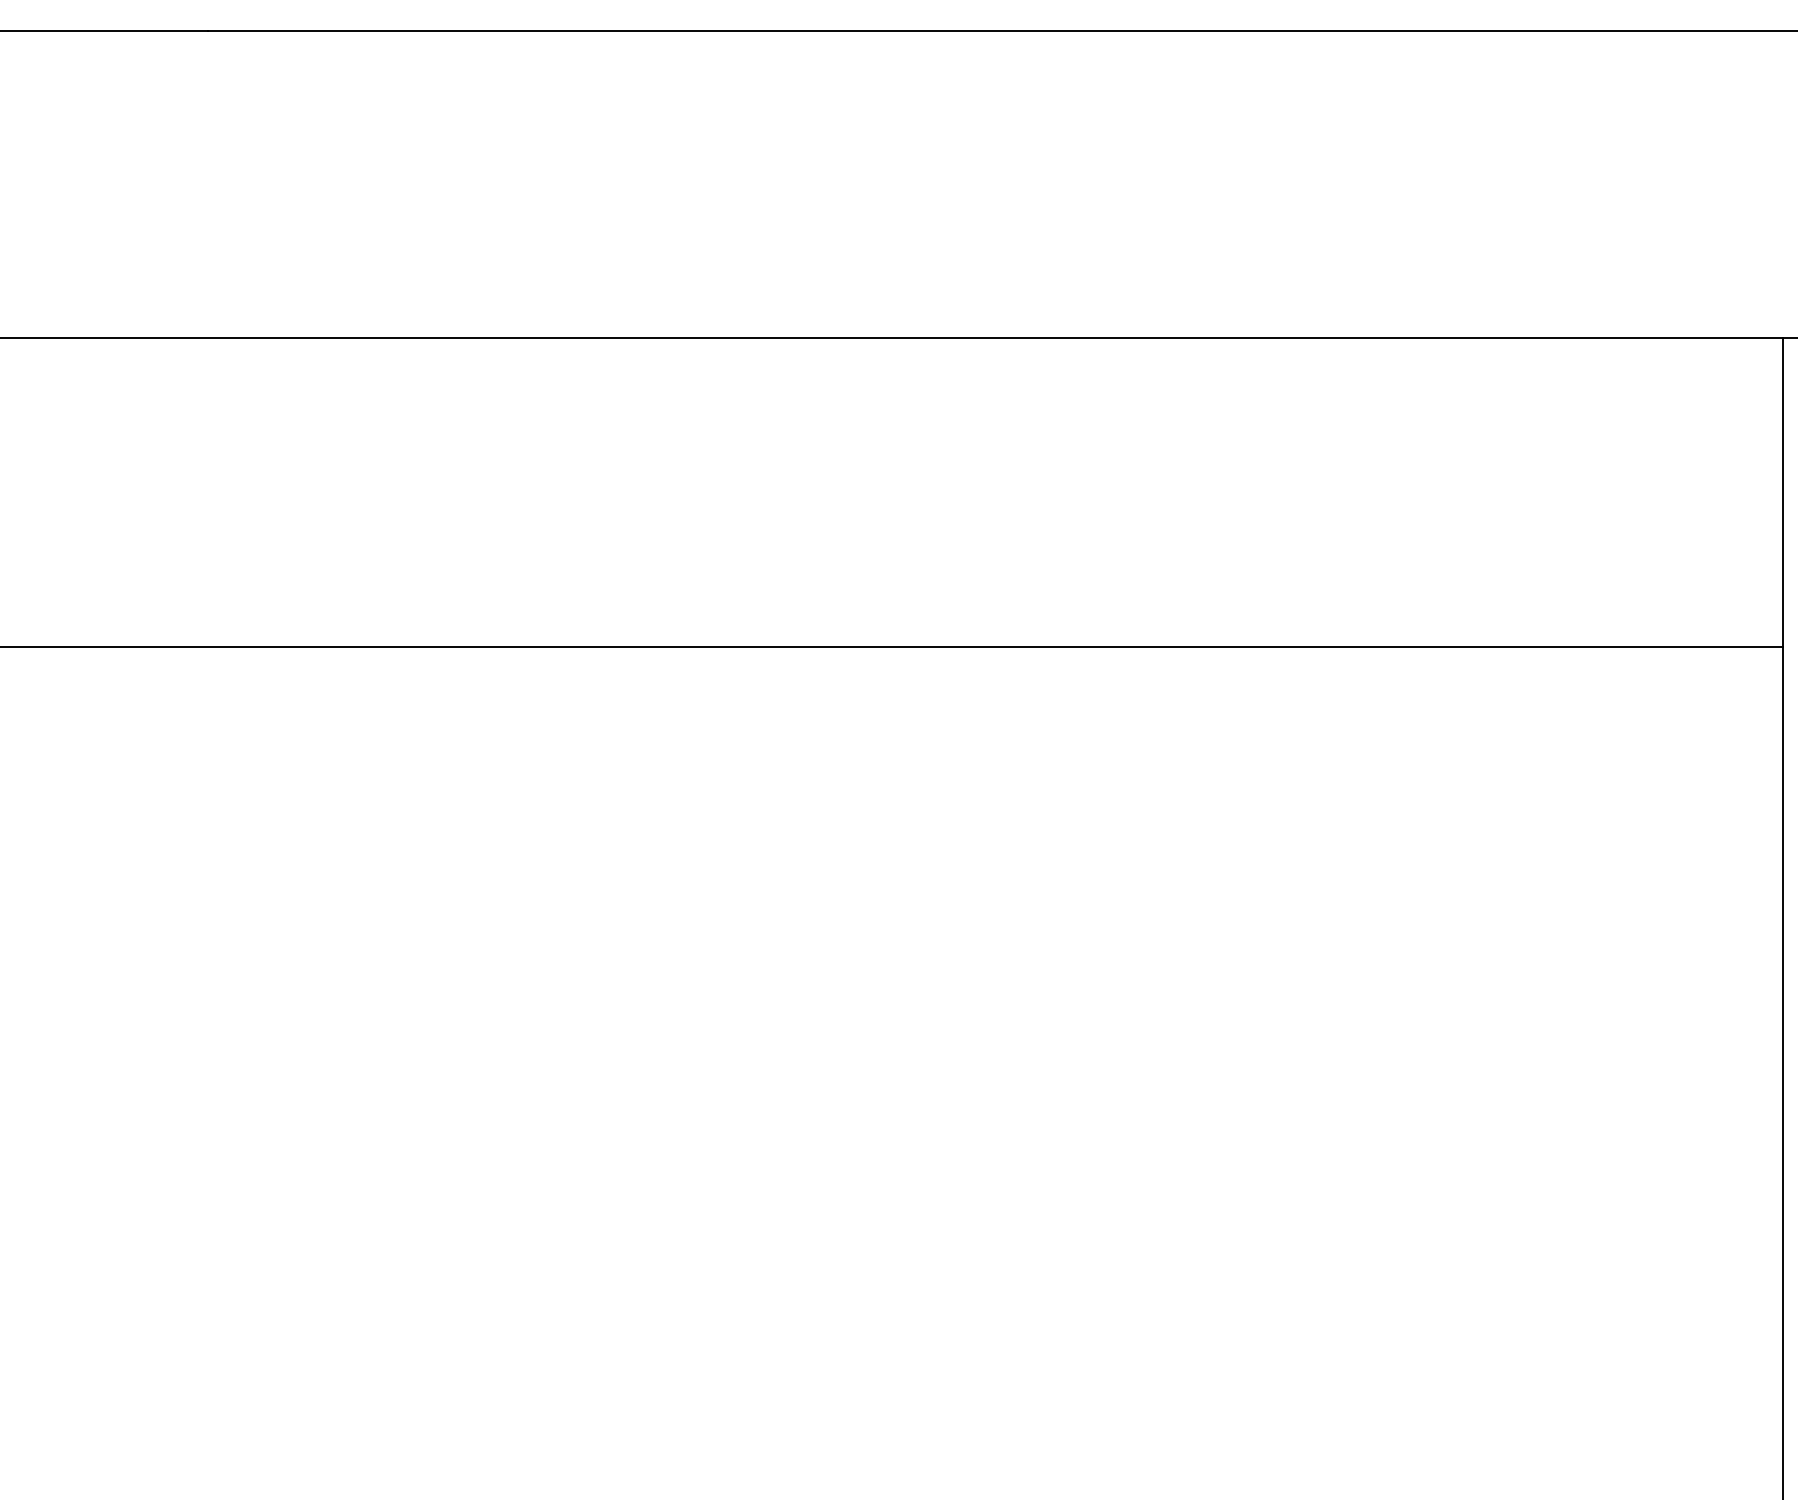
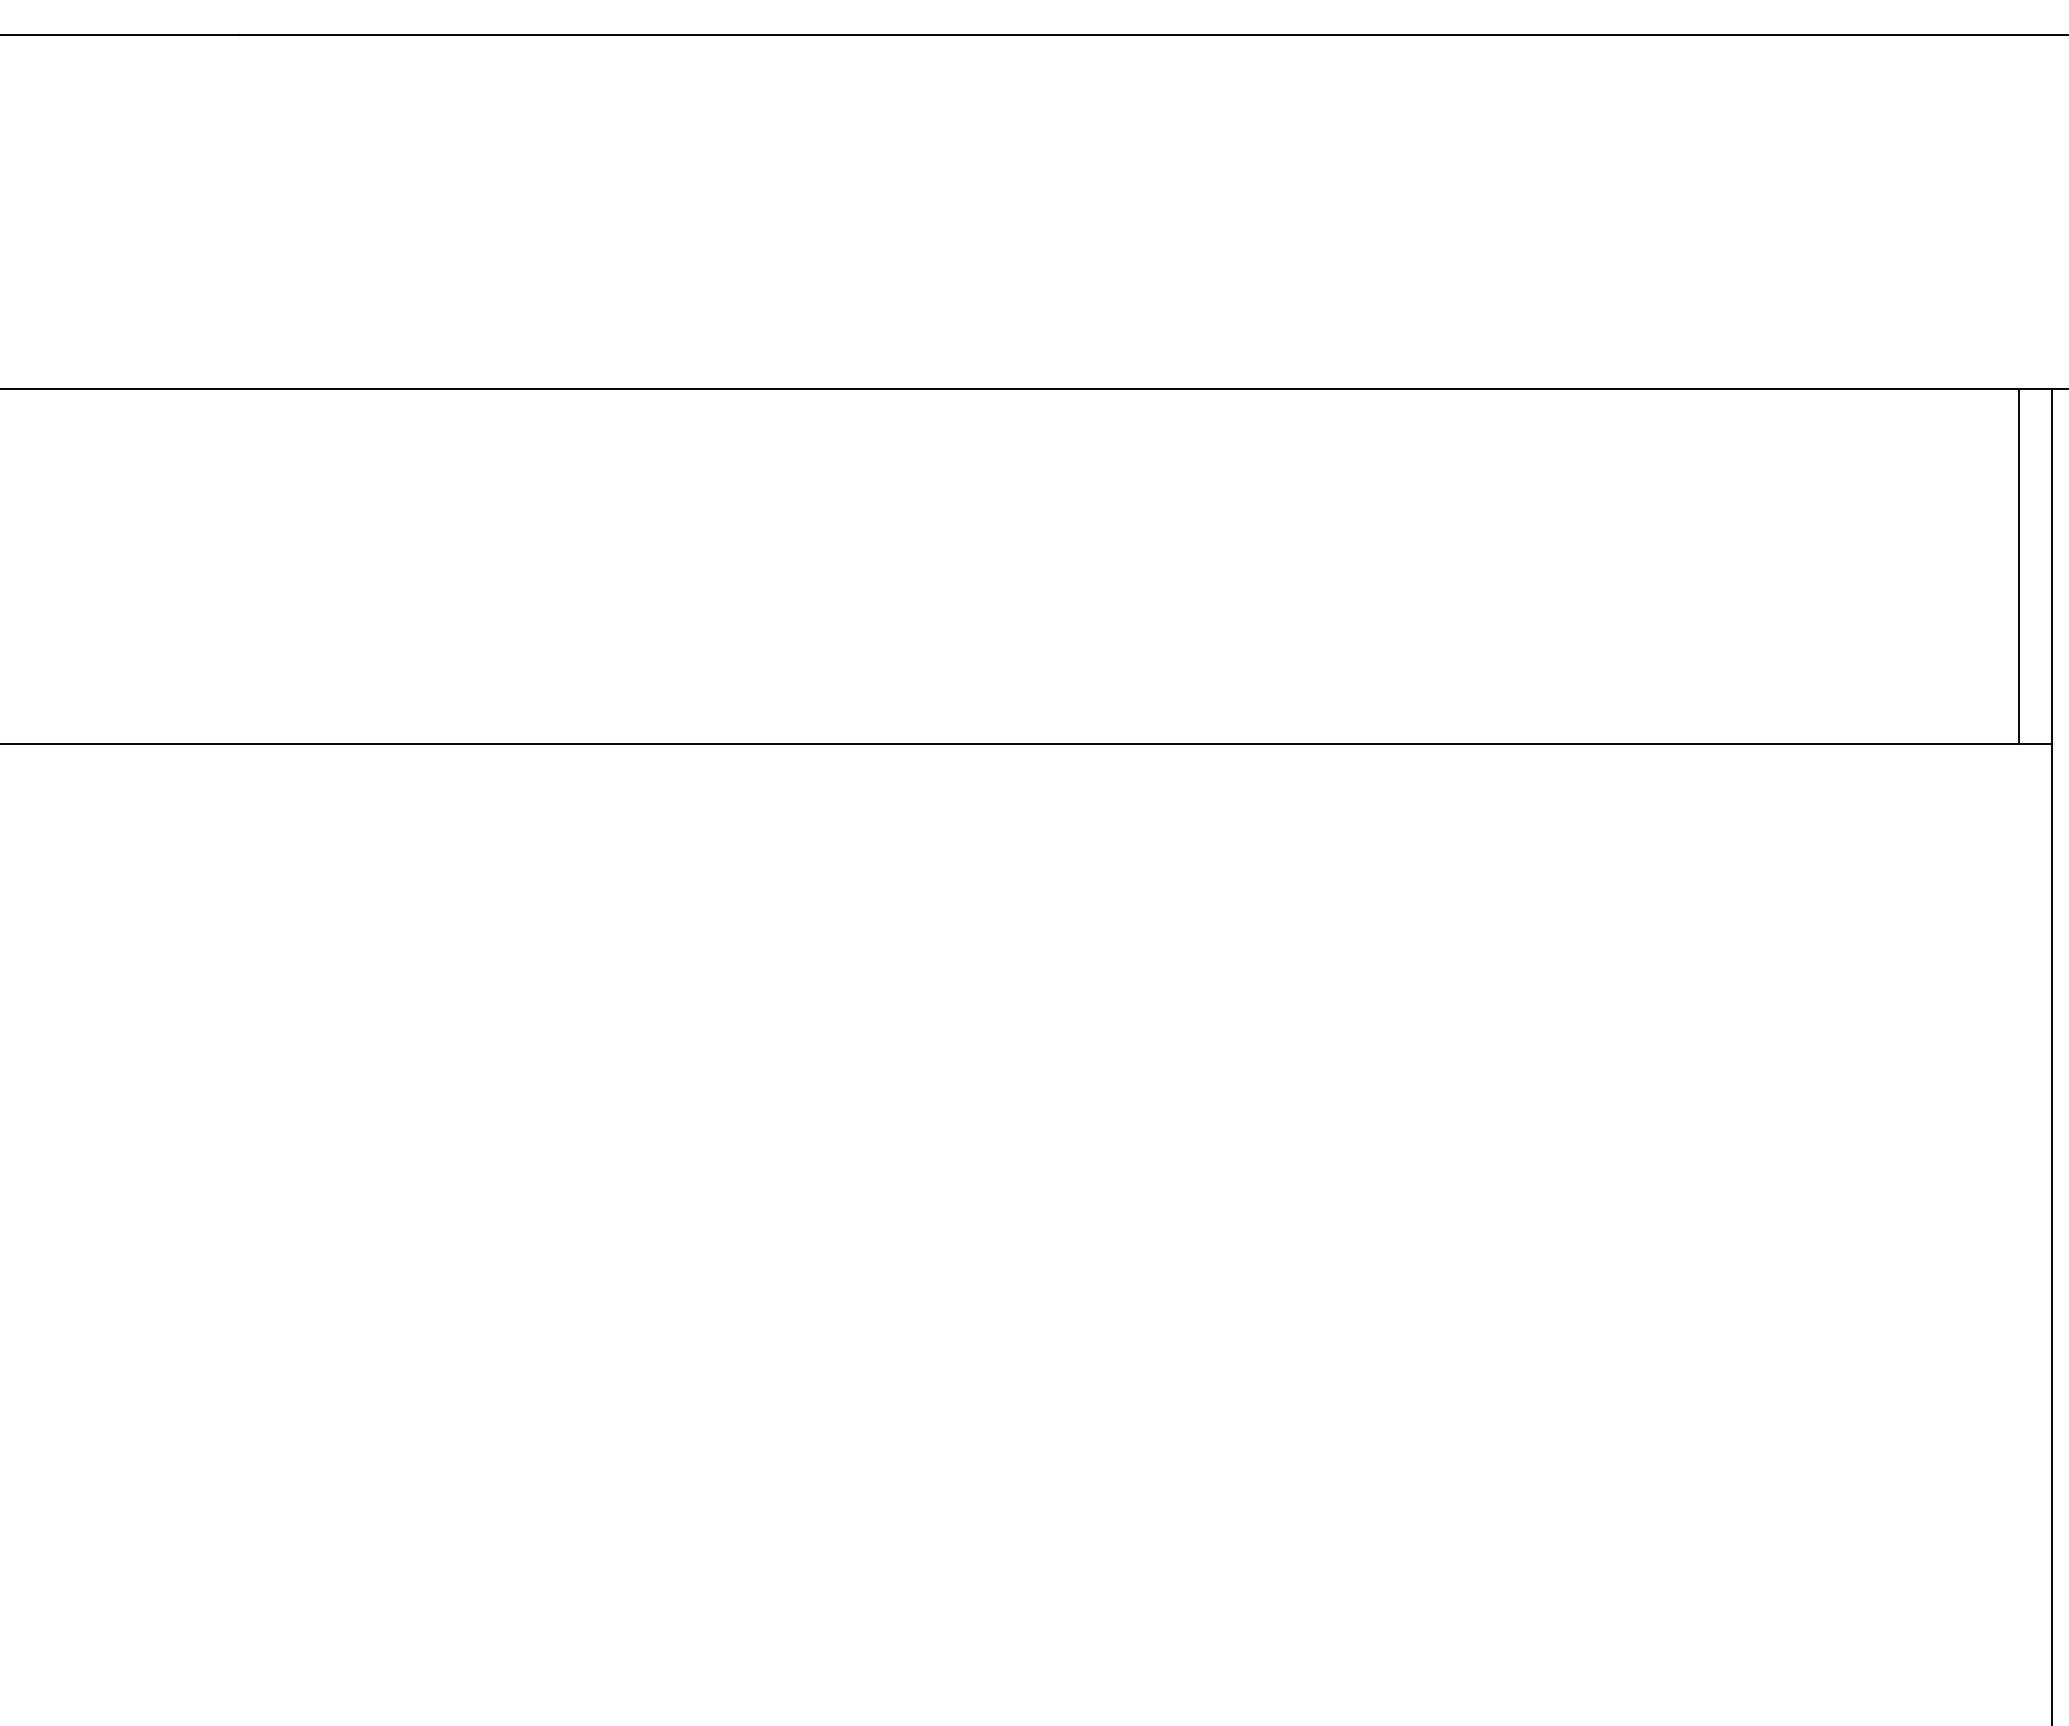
line: (1754, 492) -> (2018, 566), added

